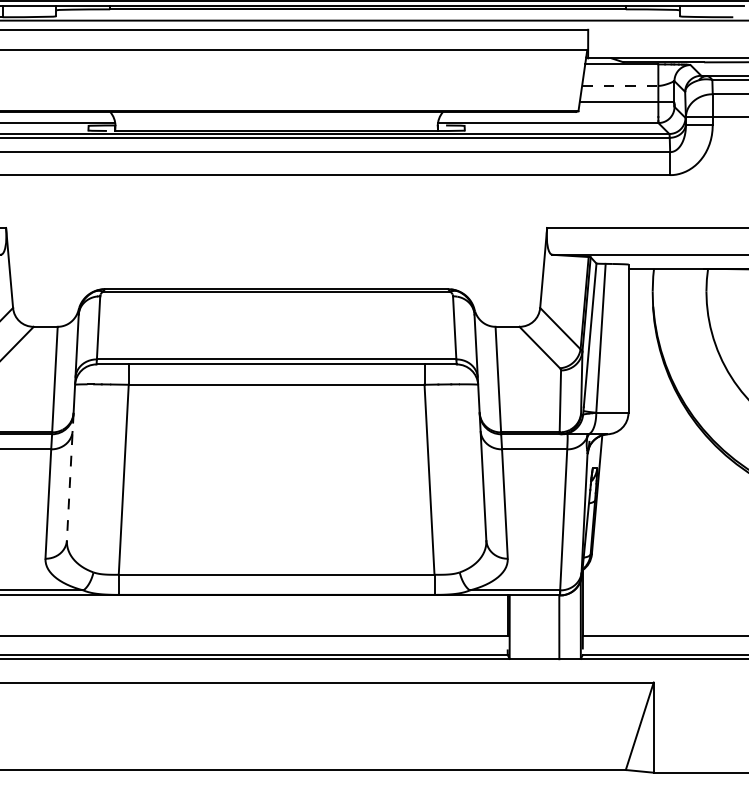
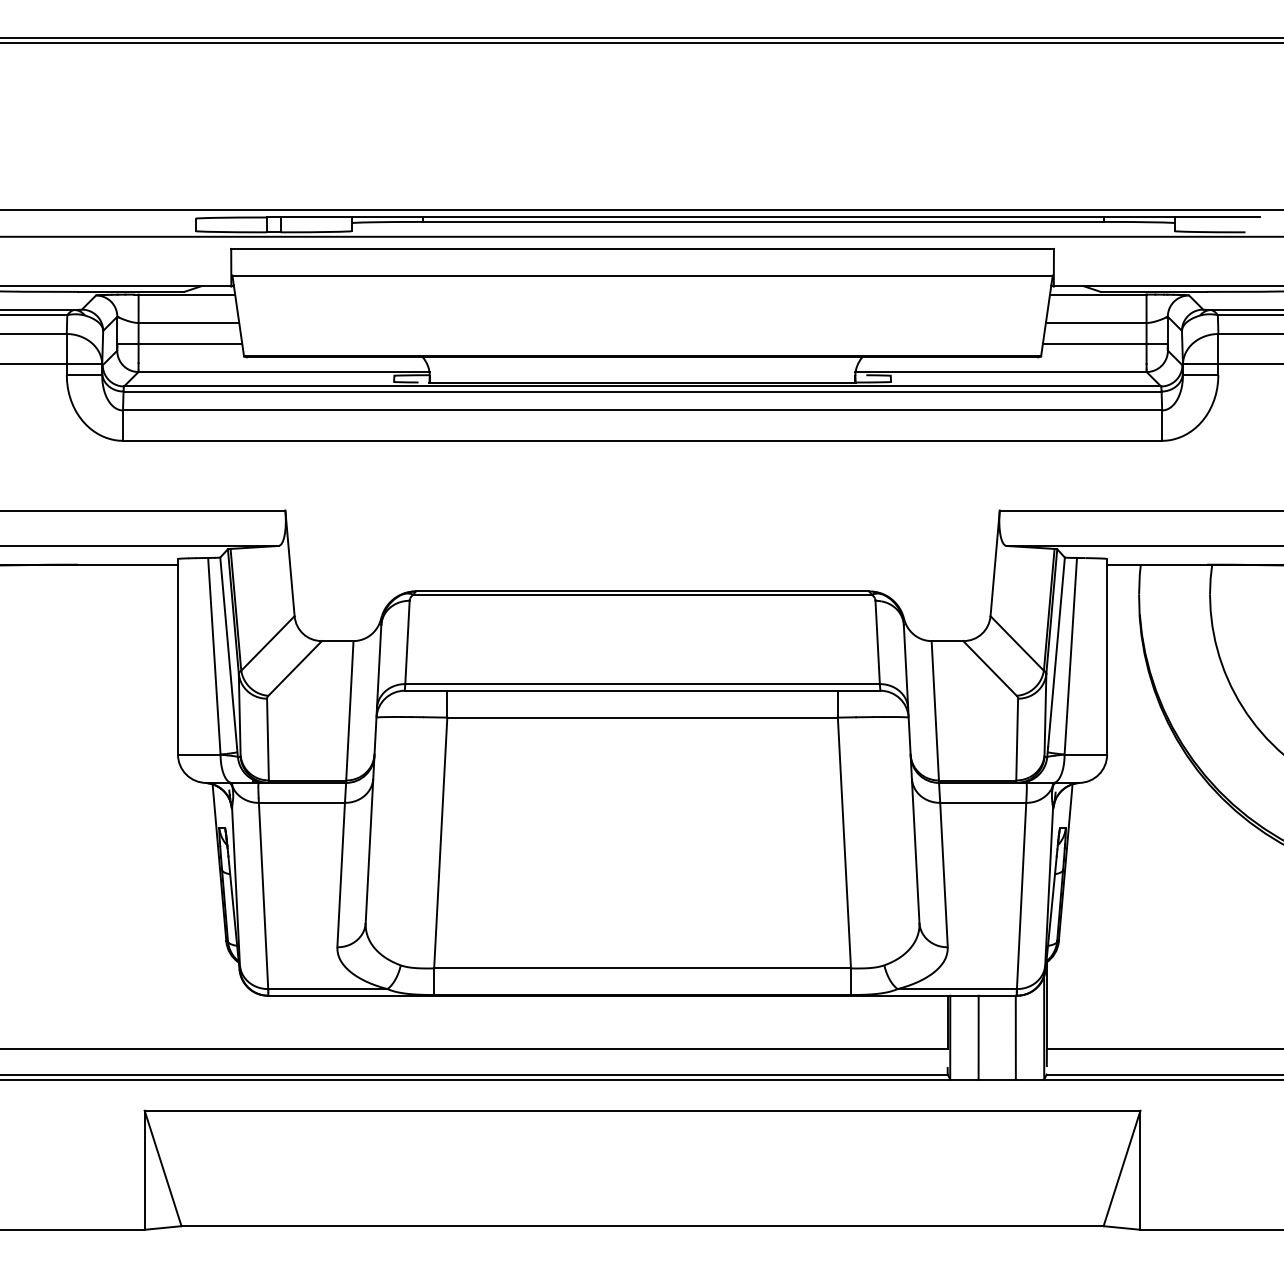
line: (620, 85) -> (1096, 322), dashed -> solid
line: (70, 477) -> (370, 839), dashed -> solid
line: (531, 627) -> (978, 1037), added

